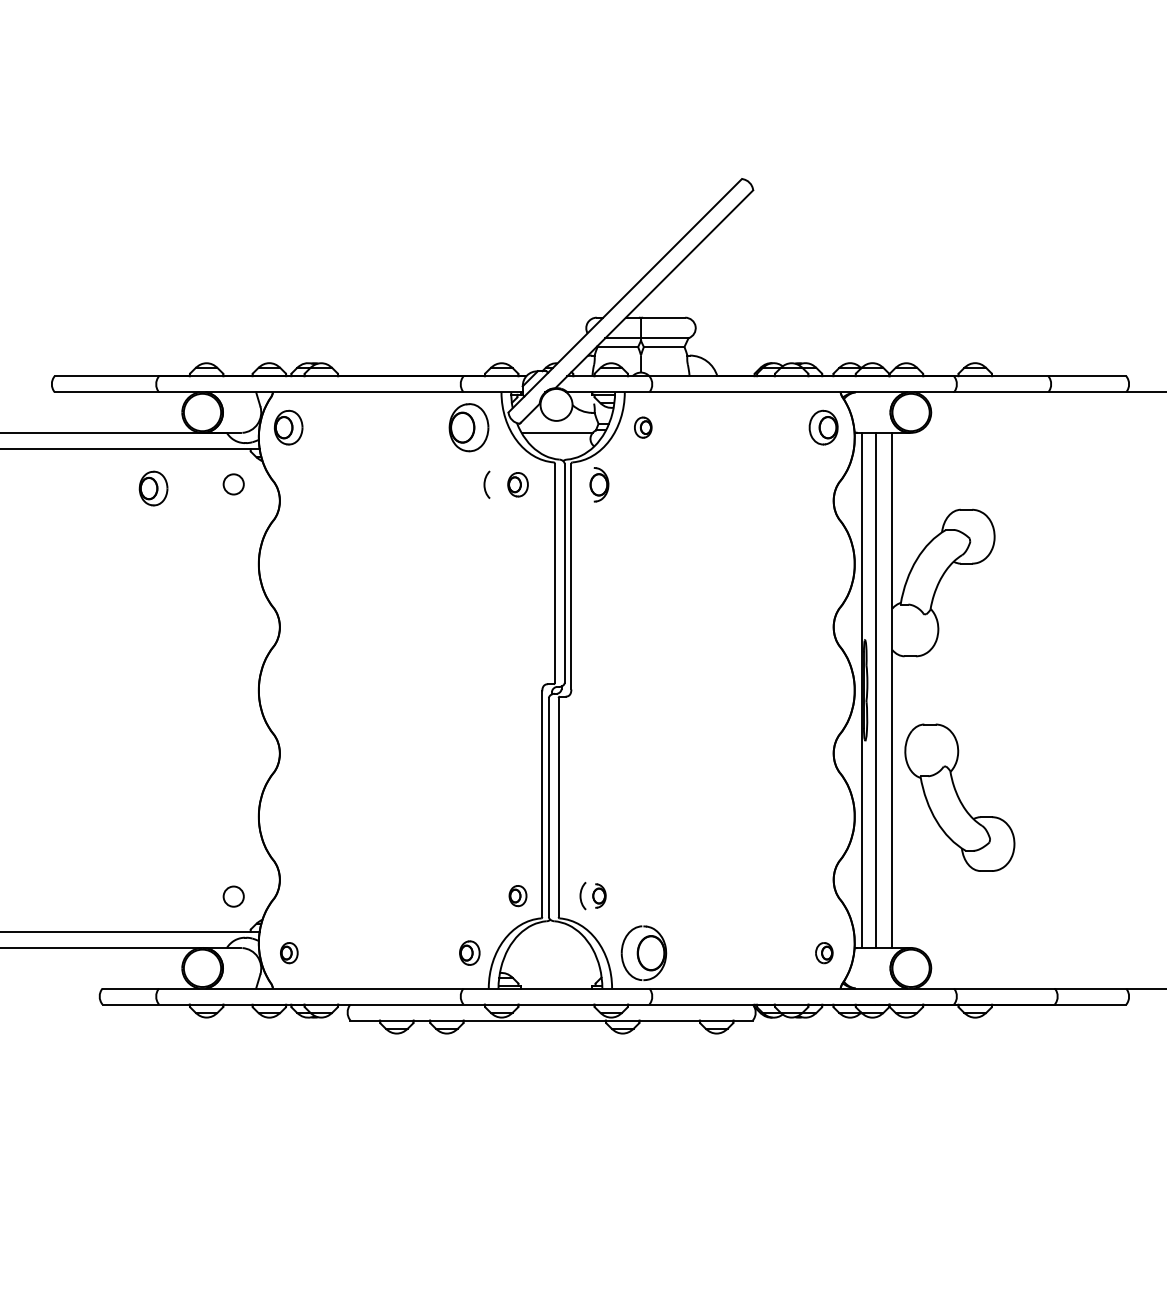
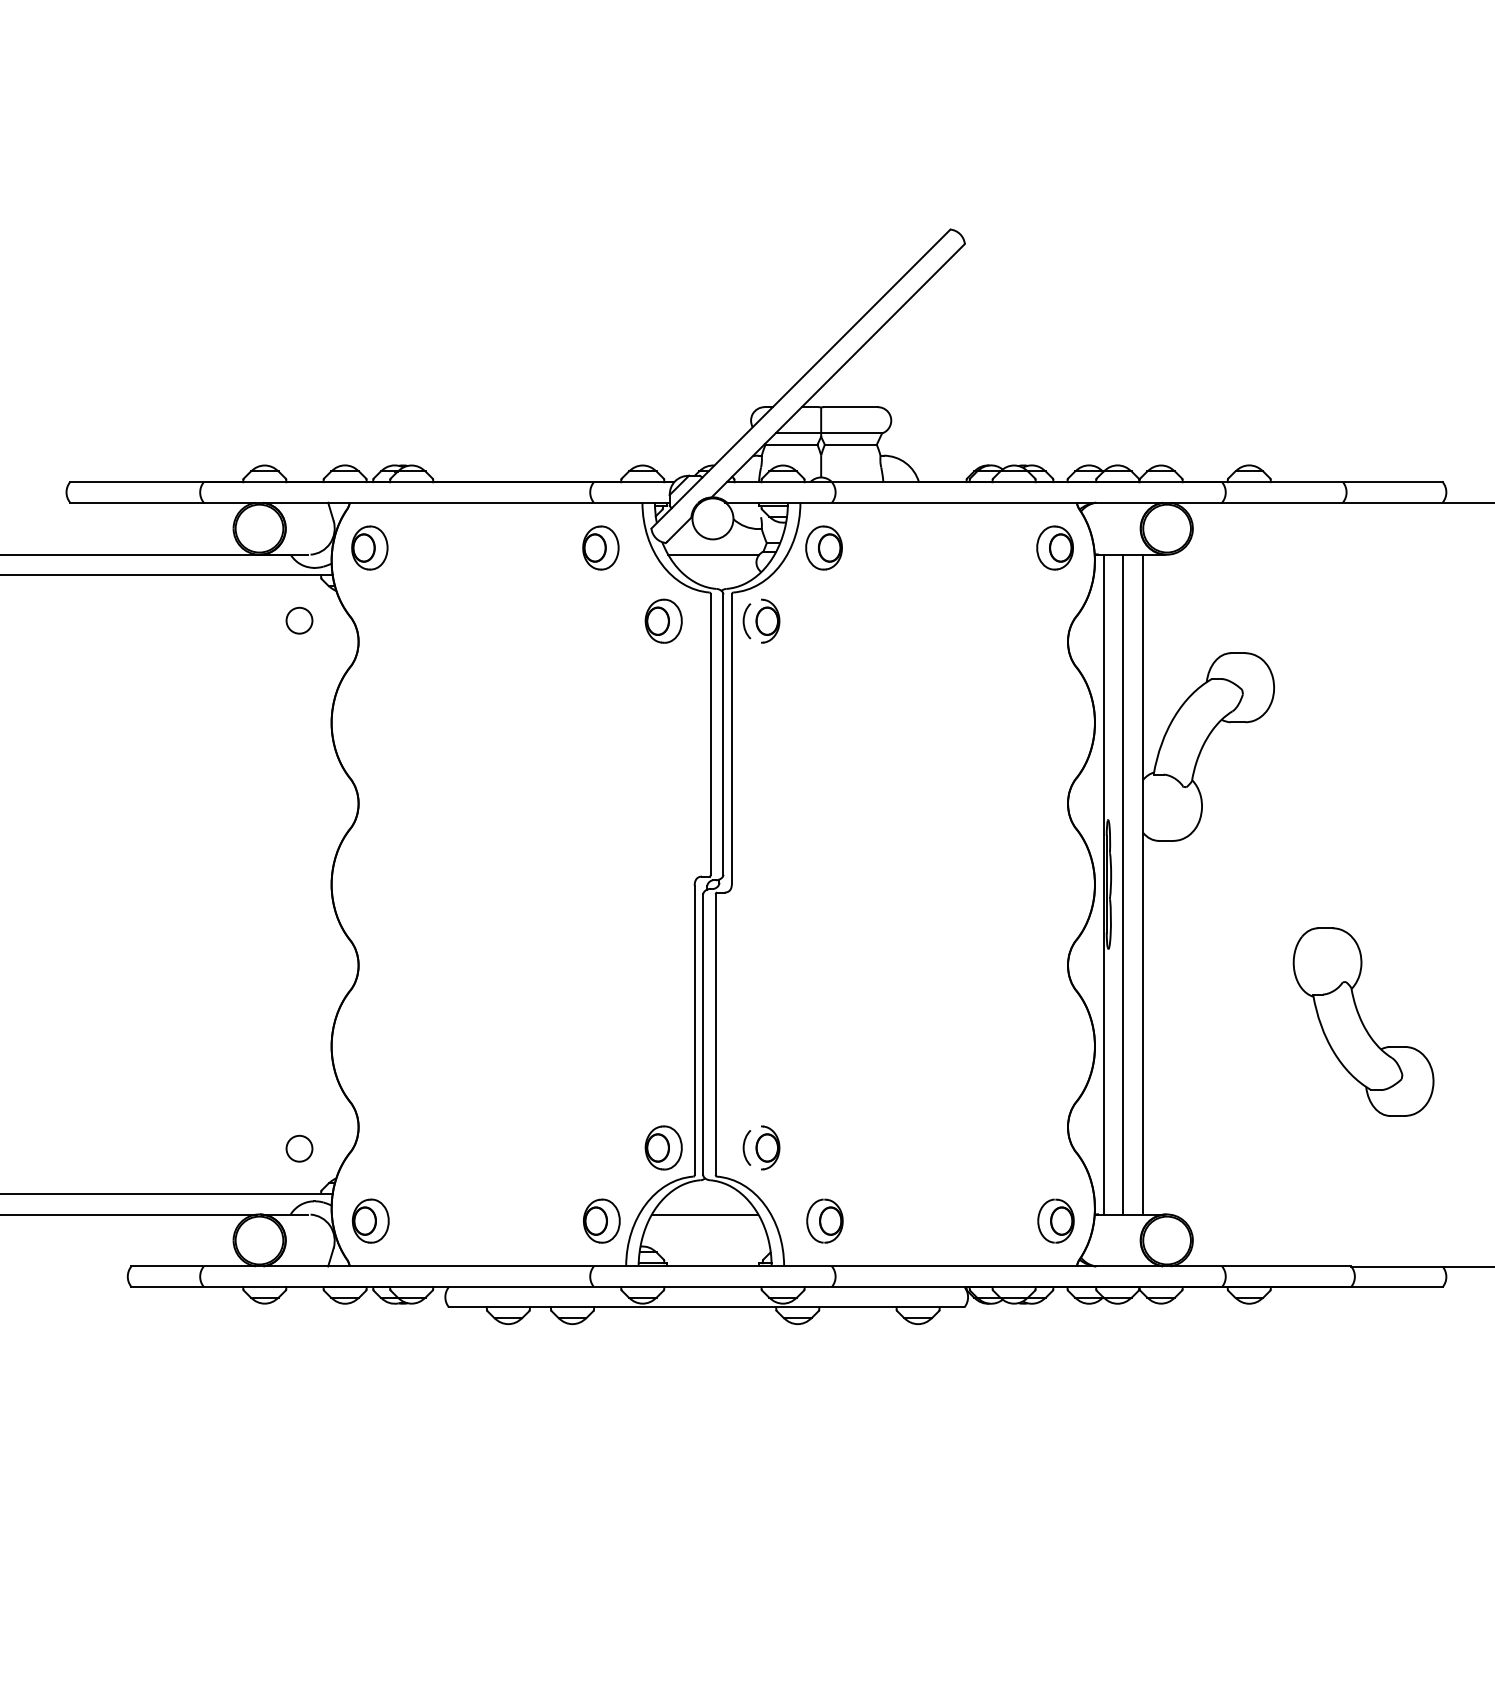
part: (468, 427) -> (600, 547), size x0.71
part: (642, 427) -> (823, 547), size x1.67
part: (517, 484) -> (663, 620), size x1.43
curve: (485, 485) -> (744, 621), moved
part: (153, 488) -> (196, 625), removed
part: (959, 797) -> (1363, 1021), moved
part: (517, 895) -> (663, 1147), size x1.67
part: (599, 895) -> (767, 1147), size x1.43
line: (549, 947) -> (704, 1214), added
part: (289, 952) -> (370, 1220), size x1.67
part: (469, 952) -> (601, 1220), size x1.43
part: (643, 952) -> (824, 1220), size x0.62
part: (823, 952) -> (1055, 1220), size x1.67

